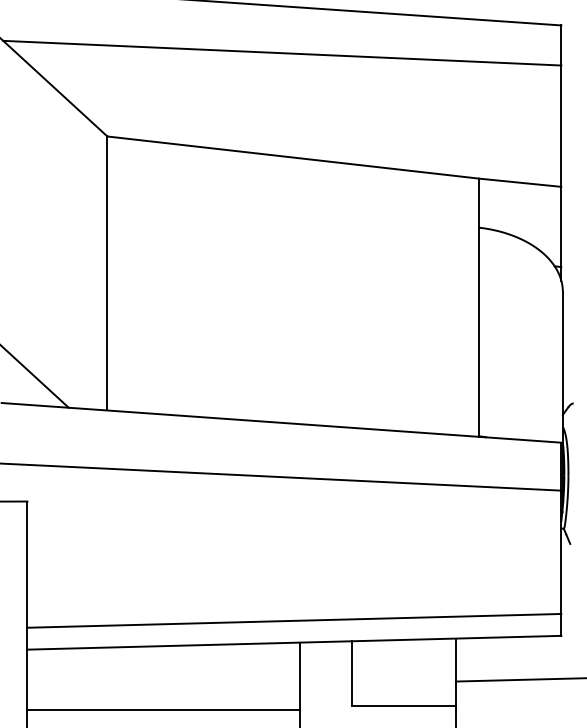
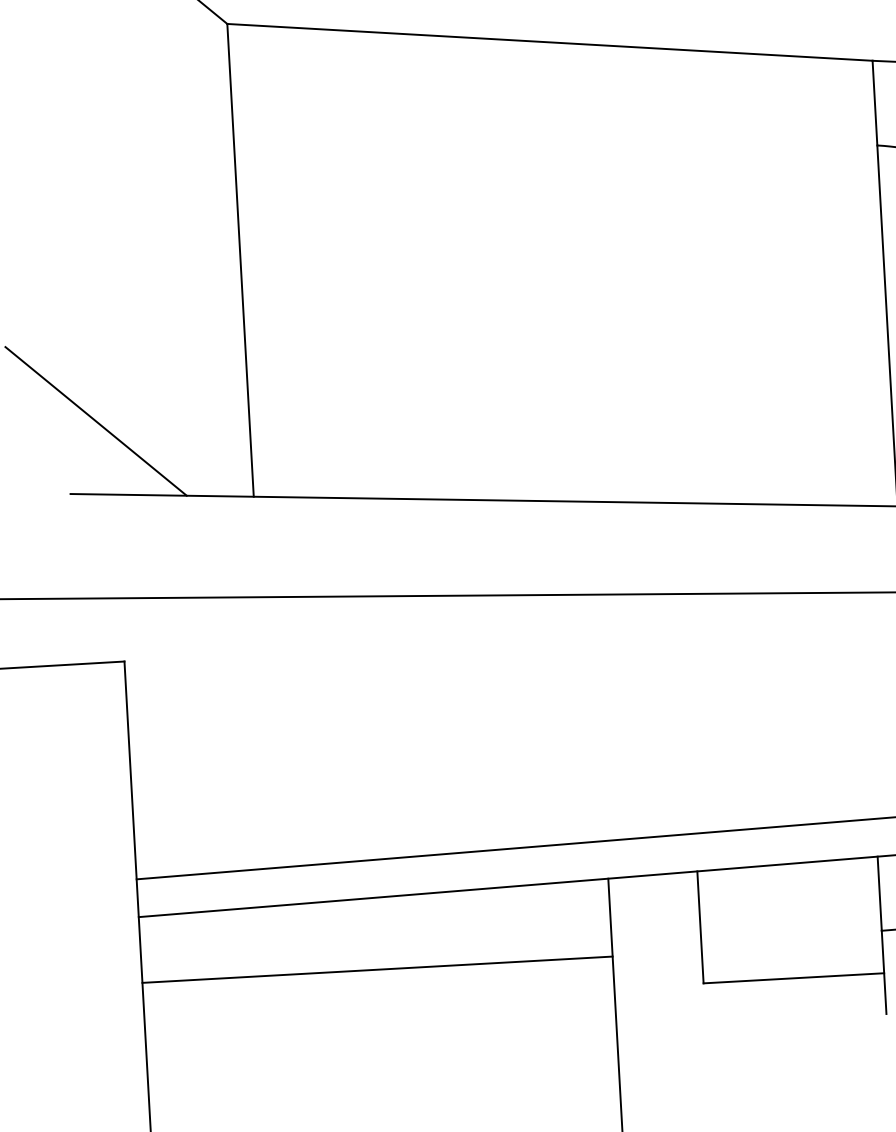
line: (163, 709) -> (377, 969), moved

